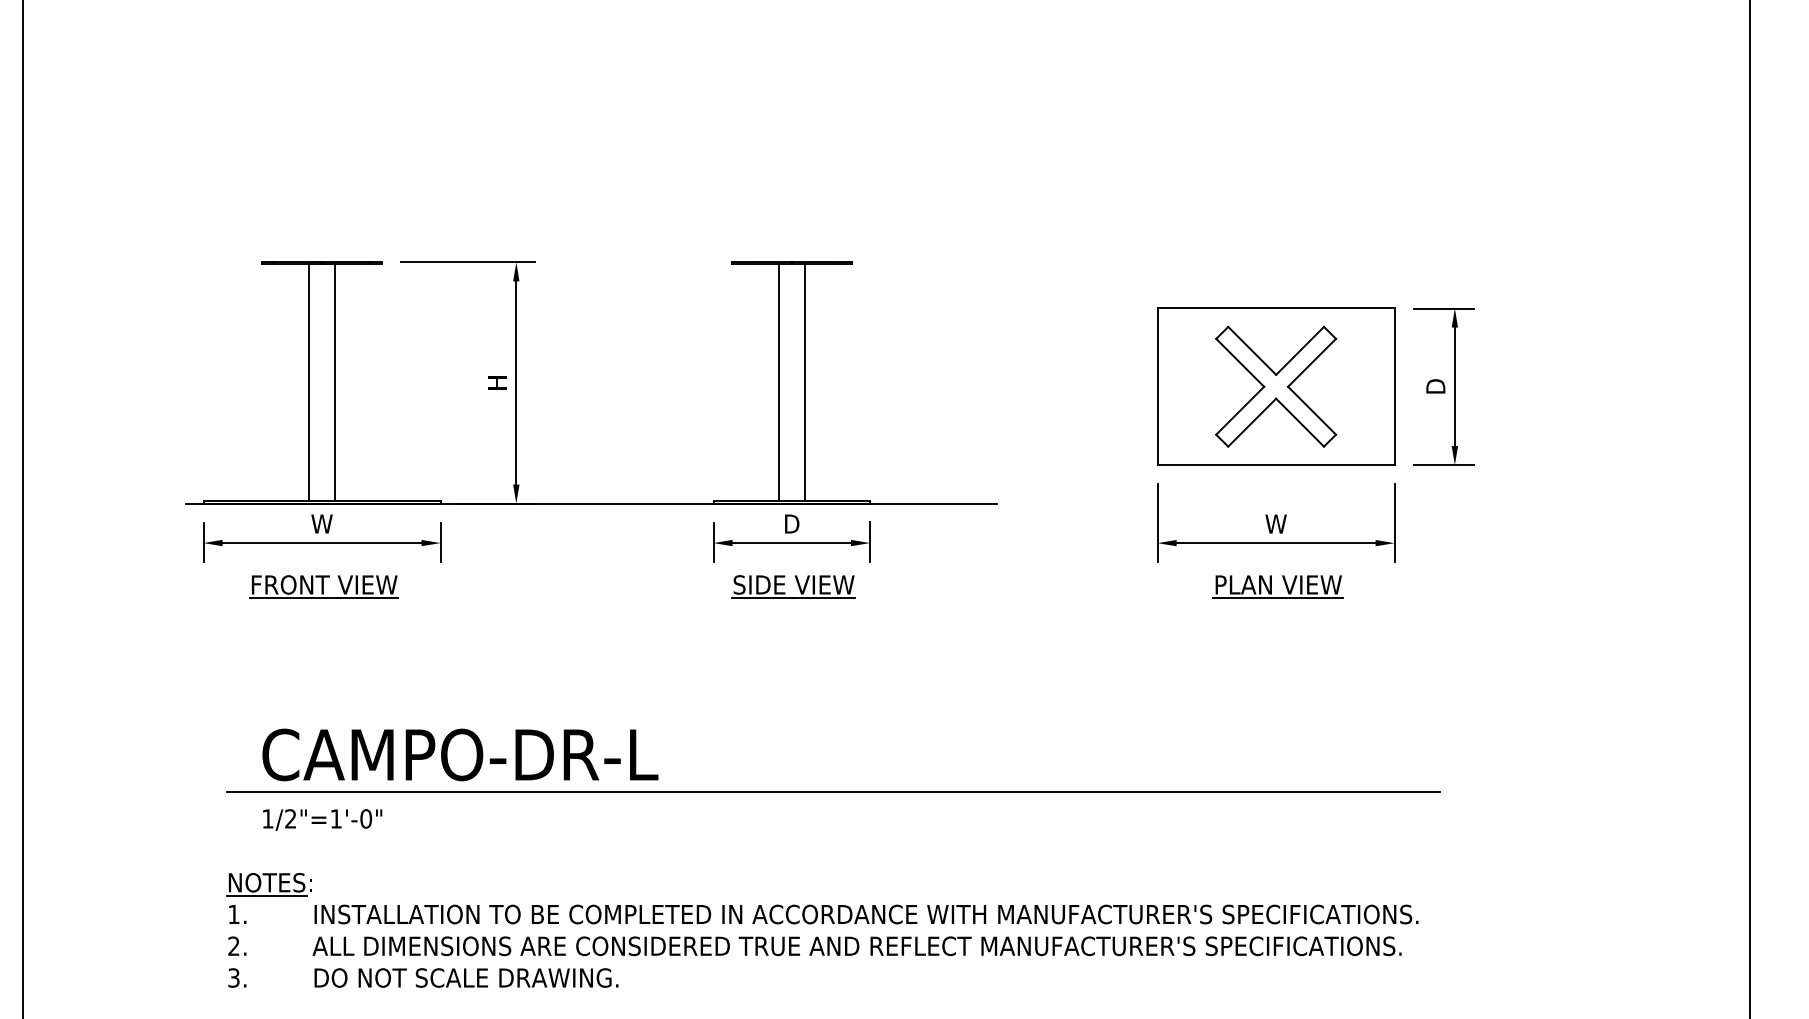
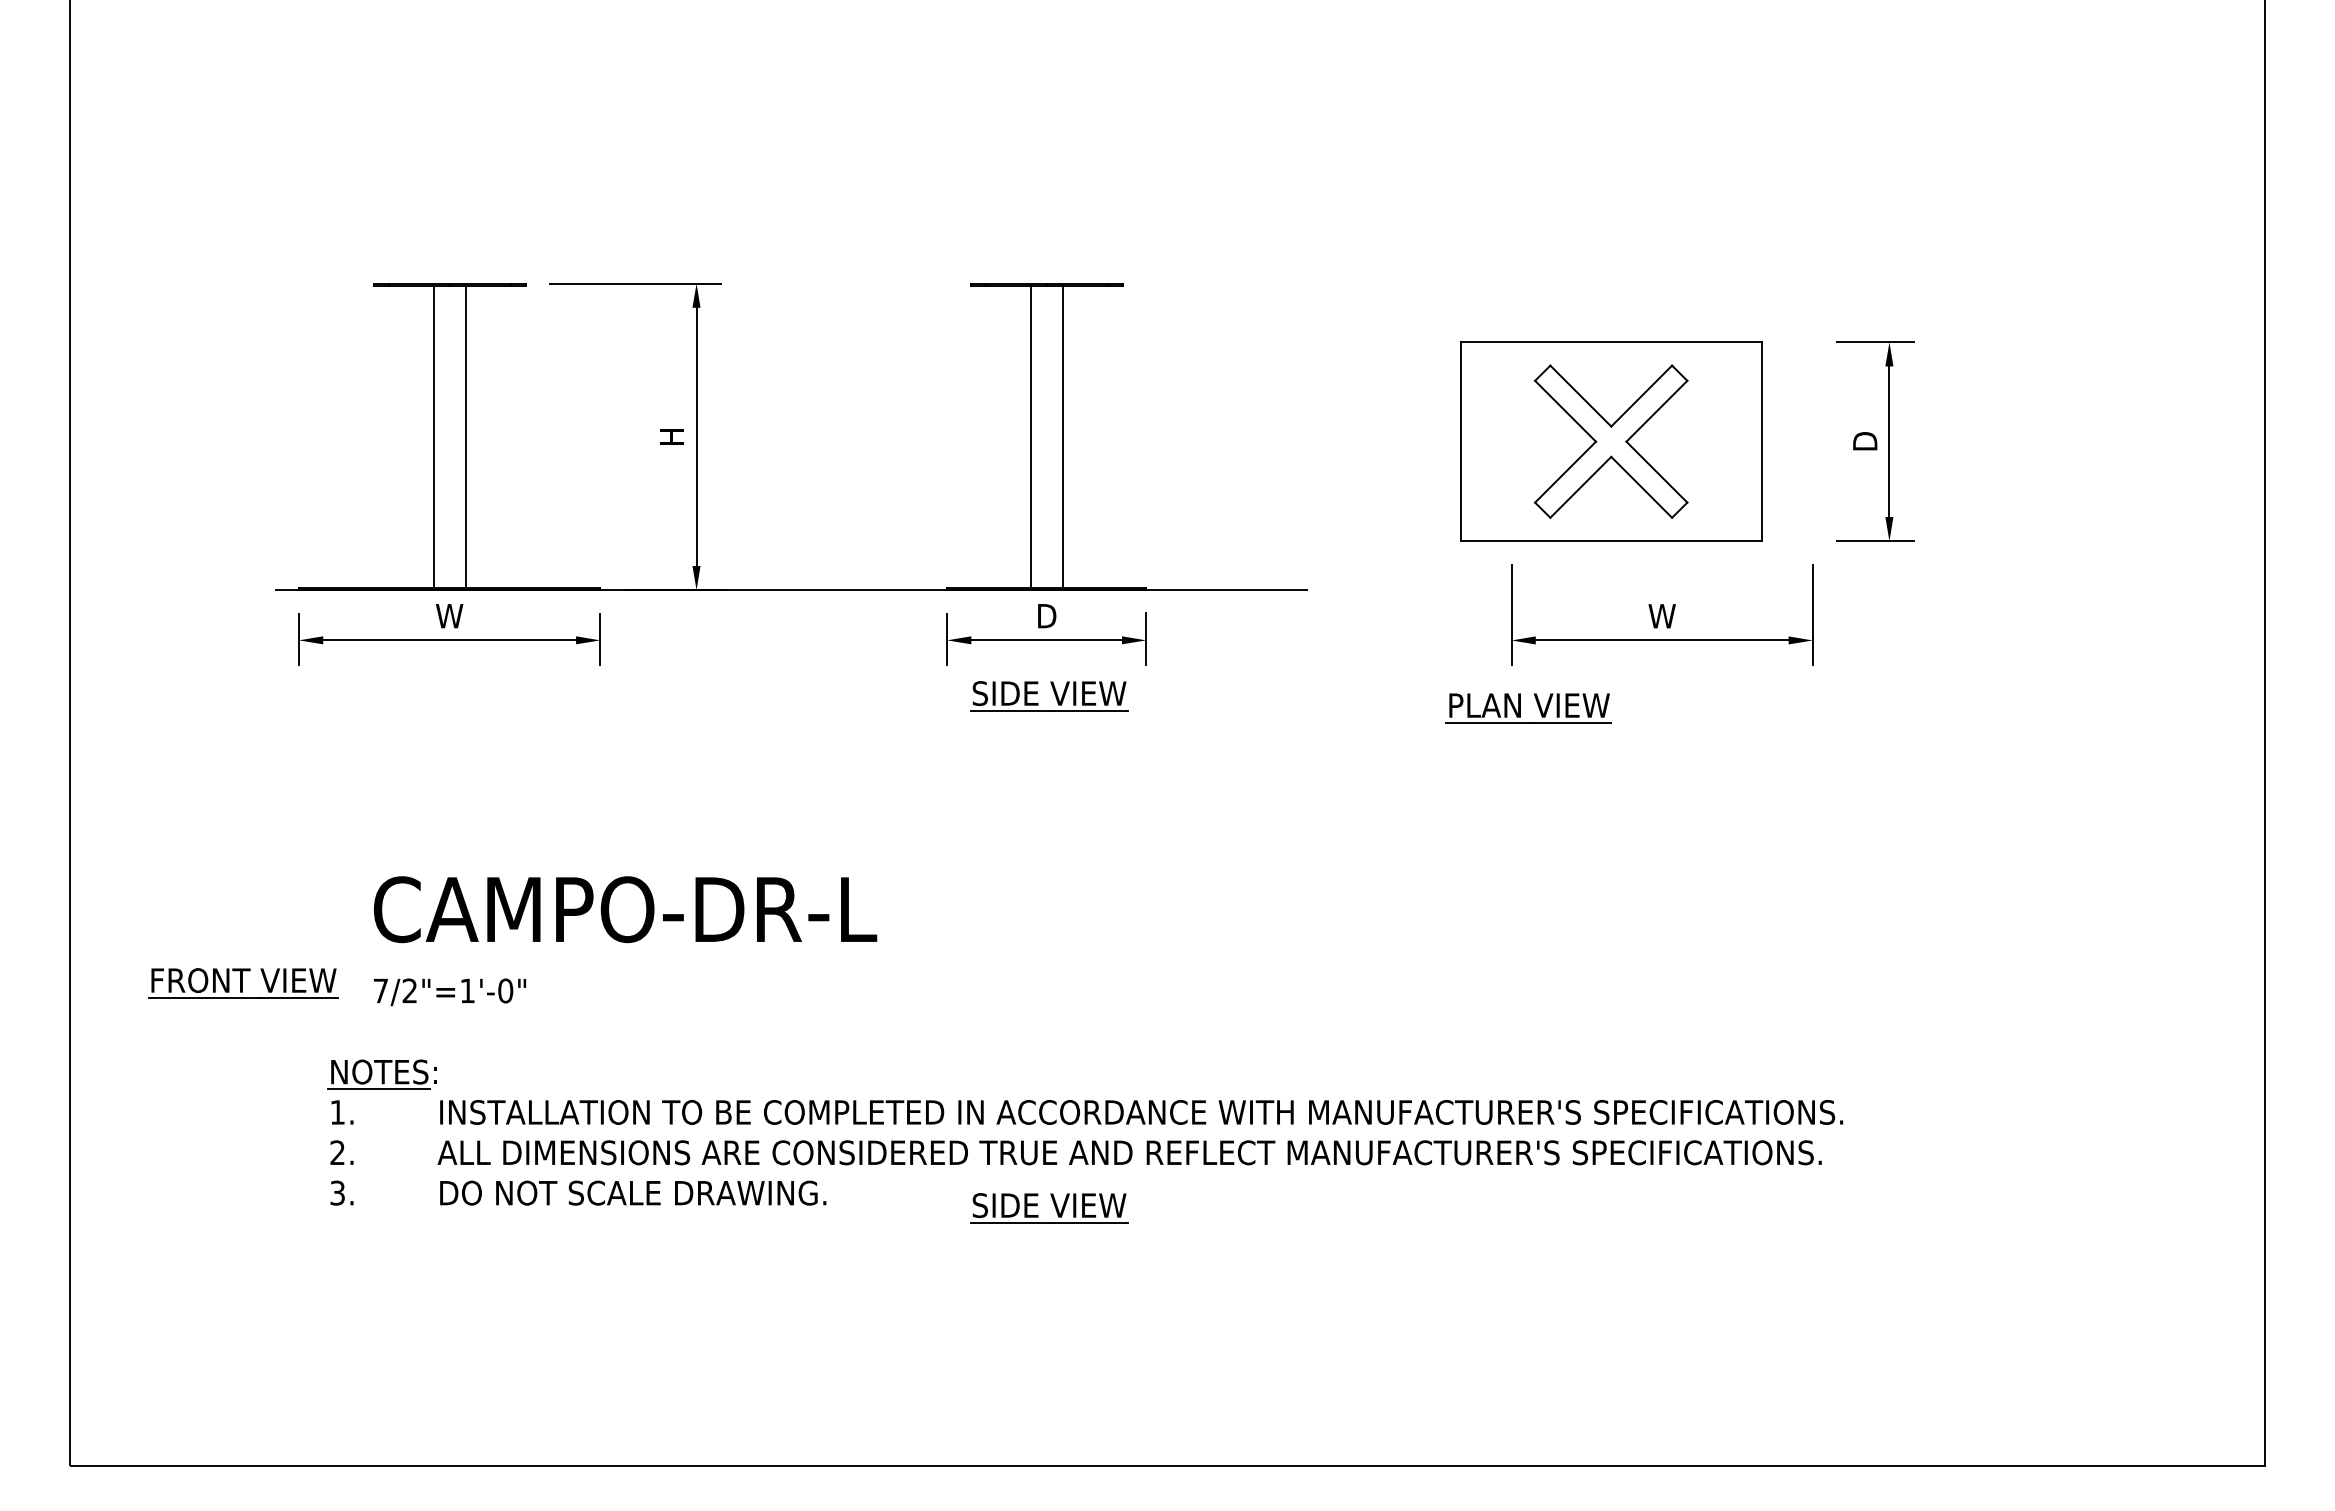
part: (1276, 386) -> (1611, 441), moved
part: (324, 587) -> (243, 983), moved
part: (1271, 587) -> (1520, 708), moved
line: (833, 791) -> (1099, 956), removed
text: (267, 818) -> (380, 990), 1/2"=1'-0" -> 7/2"=1'-0"
part: (794, 990) -> (1049, 1208), added

